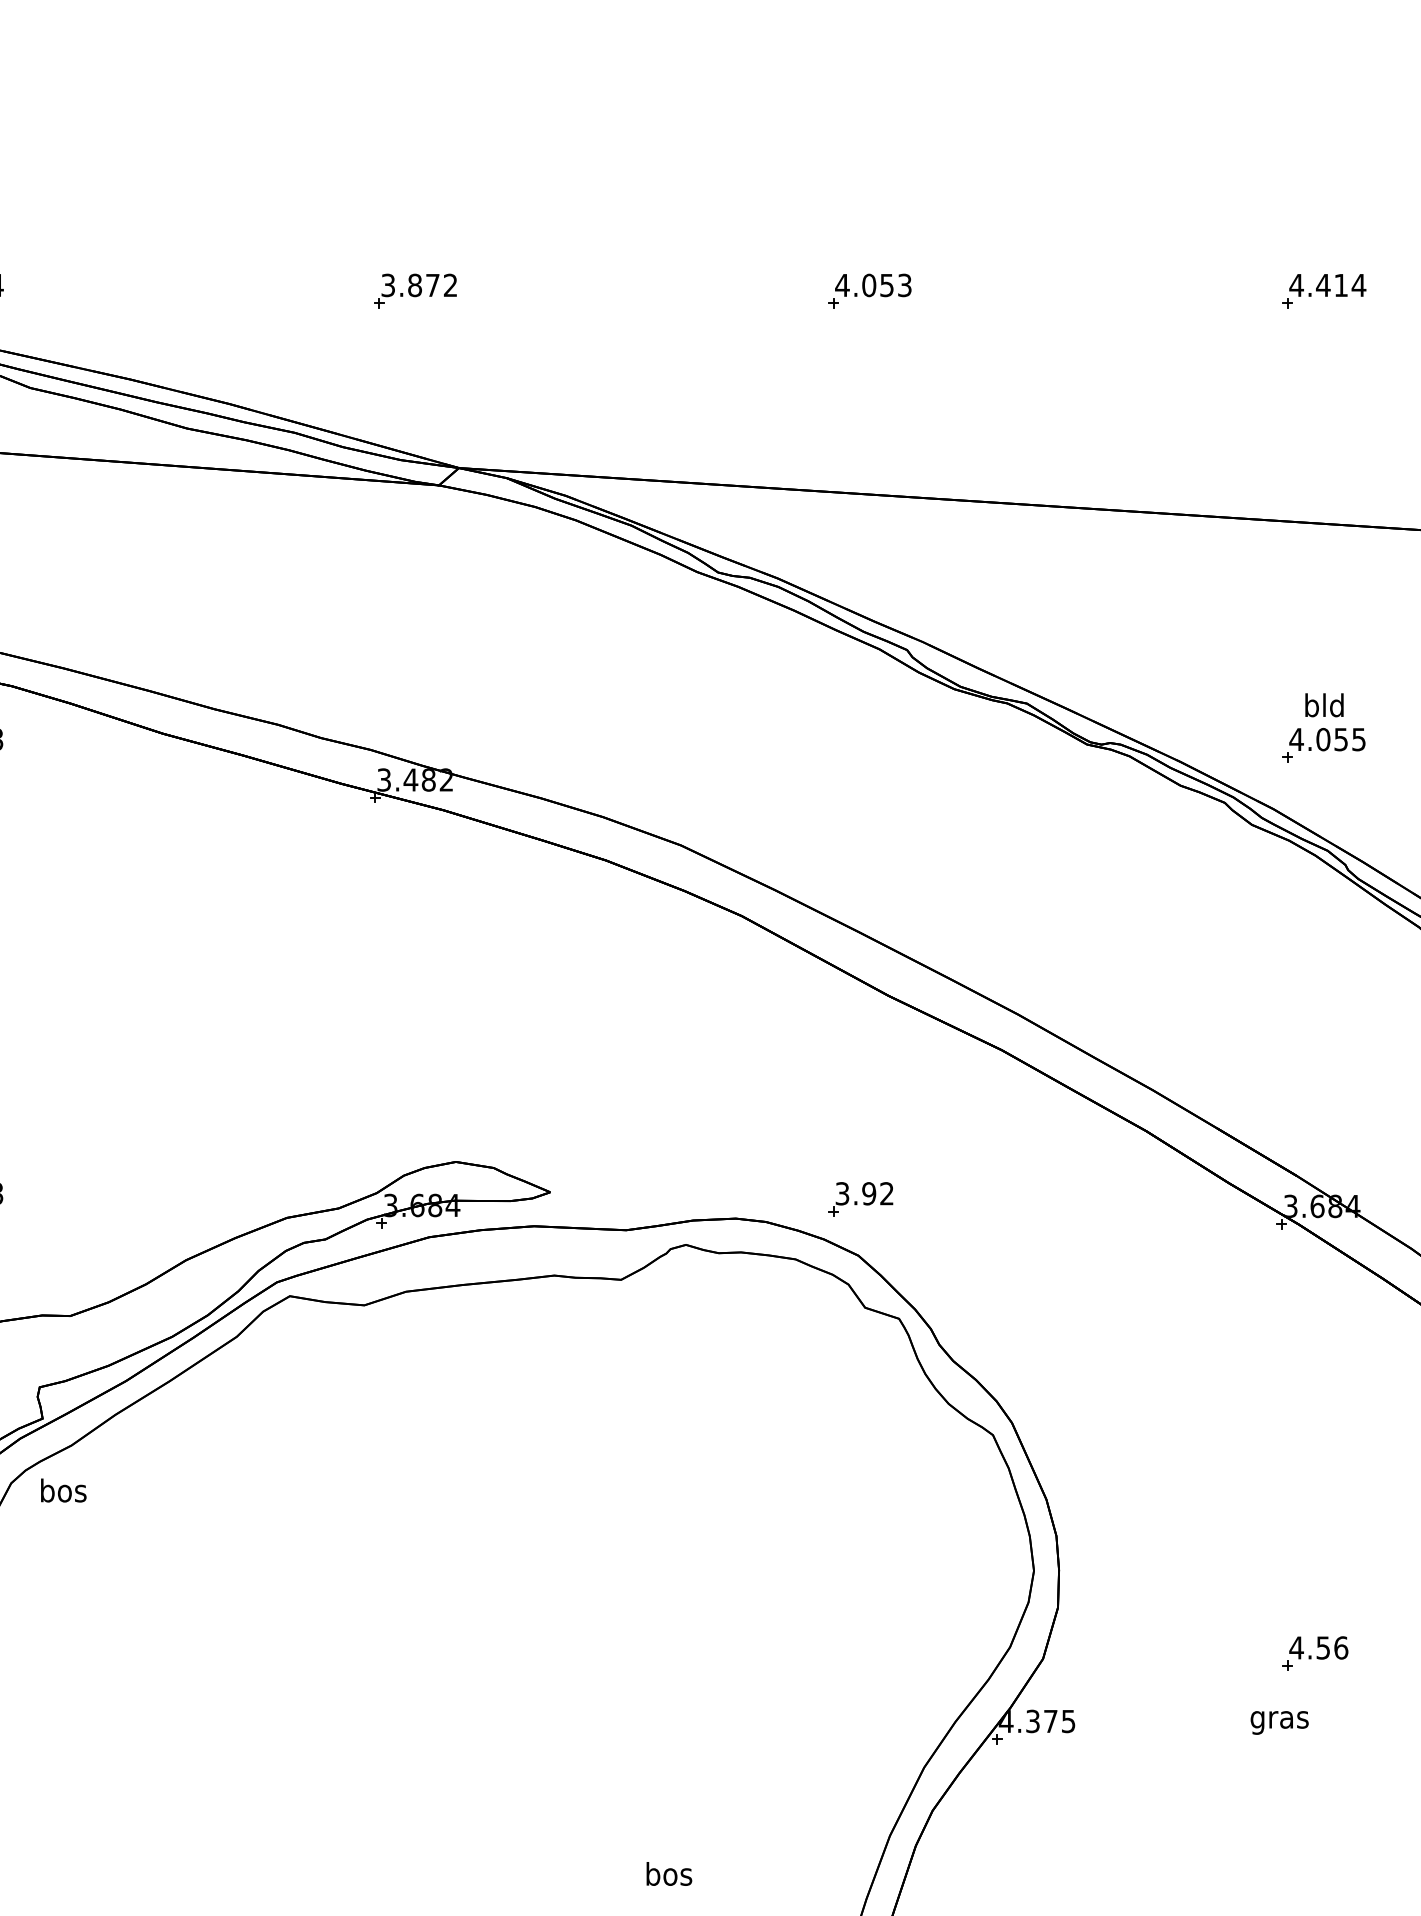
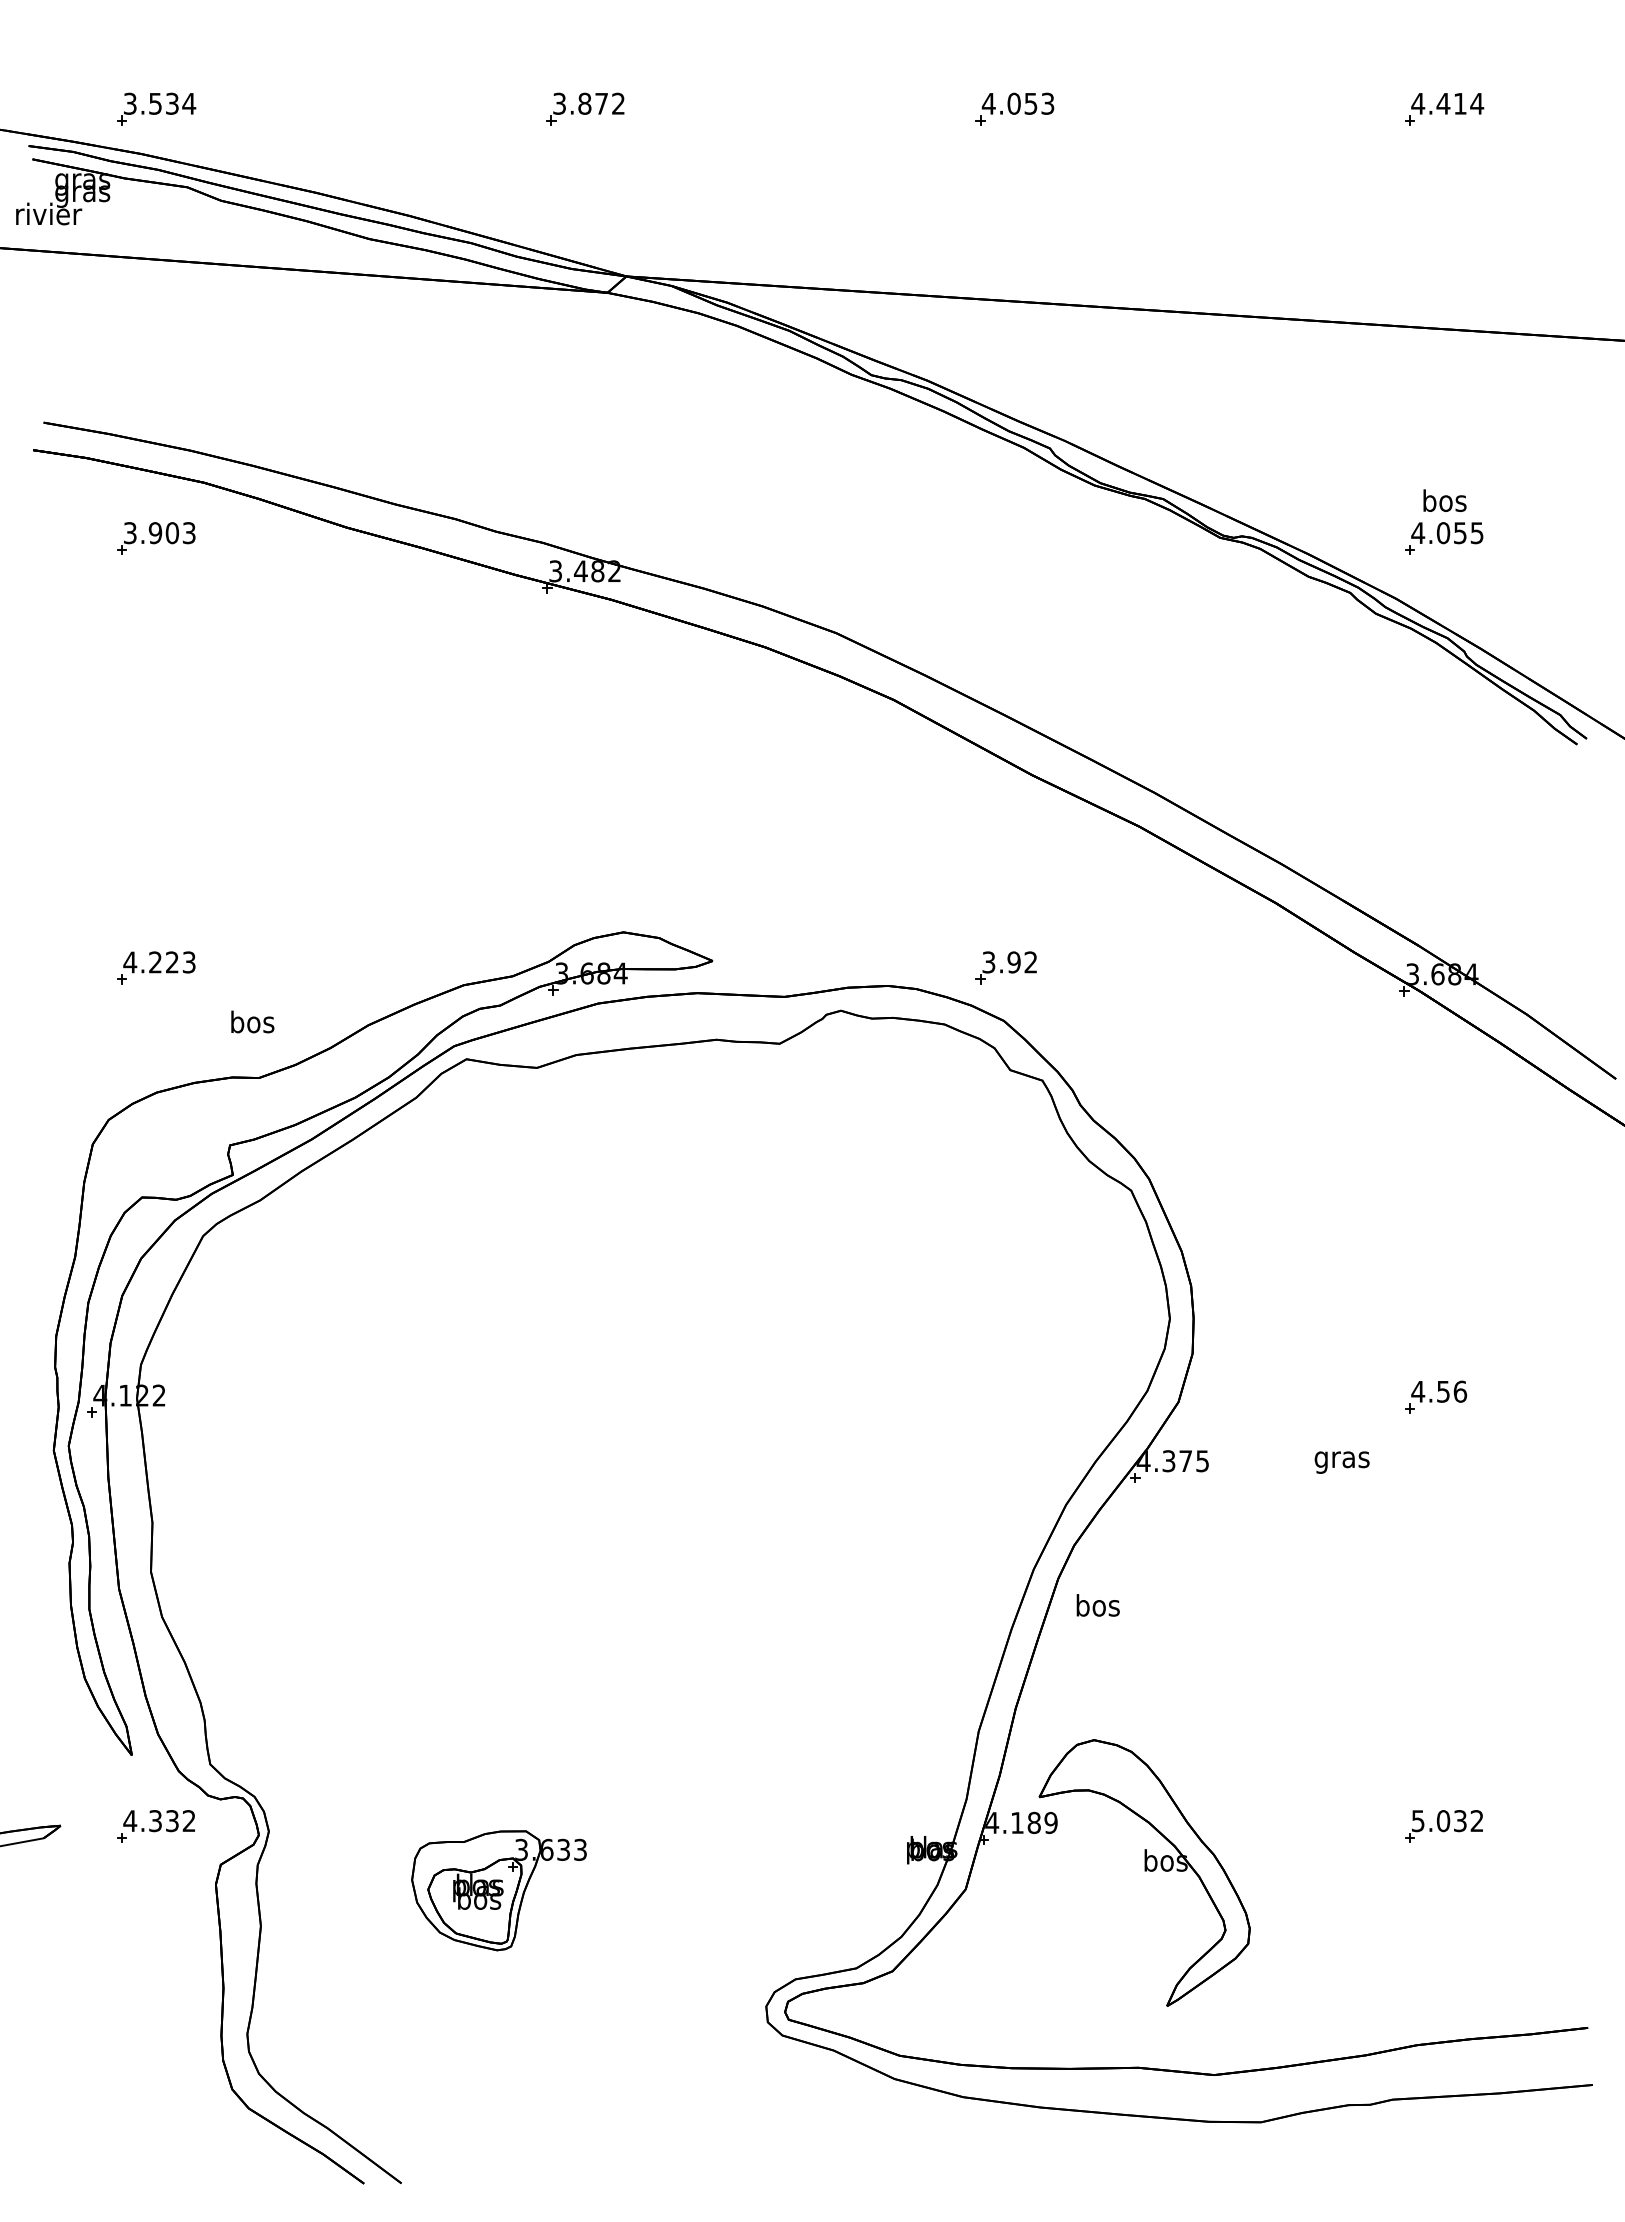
text: (1324, 705) -> (1444, 500), bld -> bos
text: (63, 1490) -> (252, 1021), moved
text: (1278, 1722) -> (1341, 1462), moved
text: (668, 1874) -> (1097, 1605), moved

